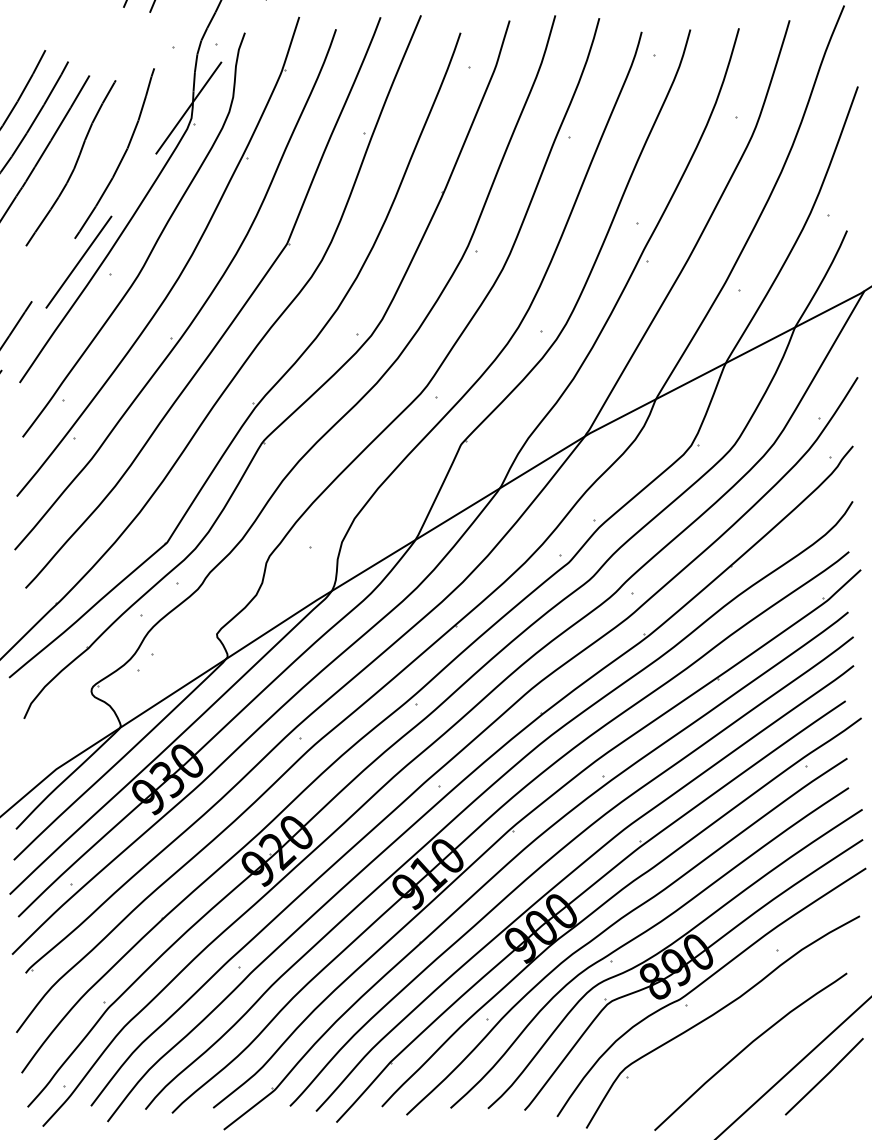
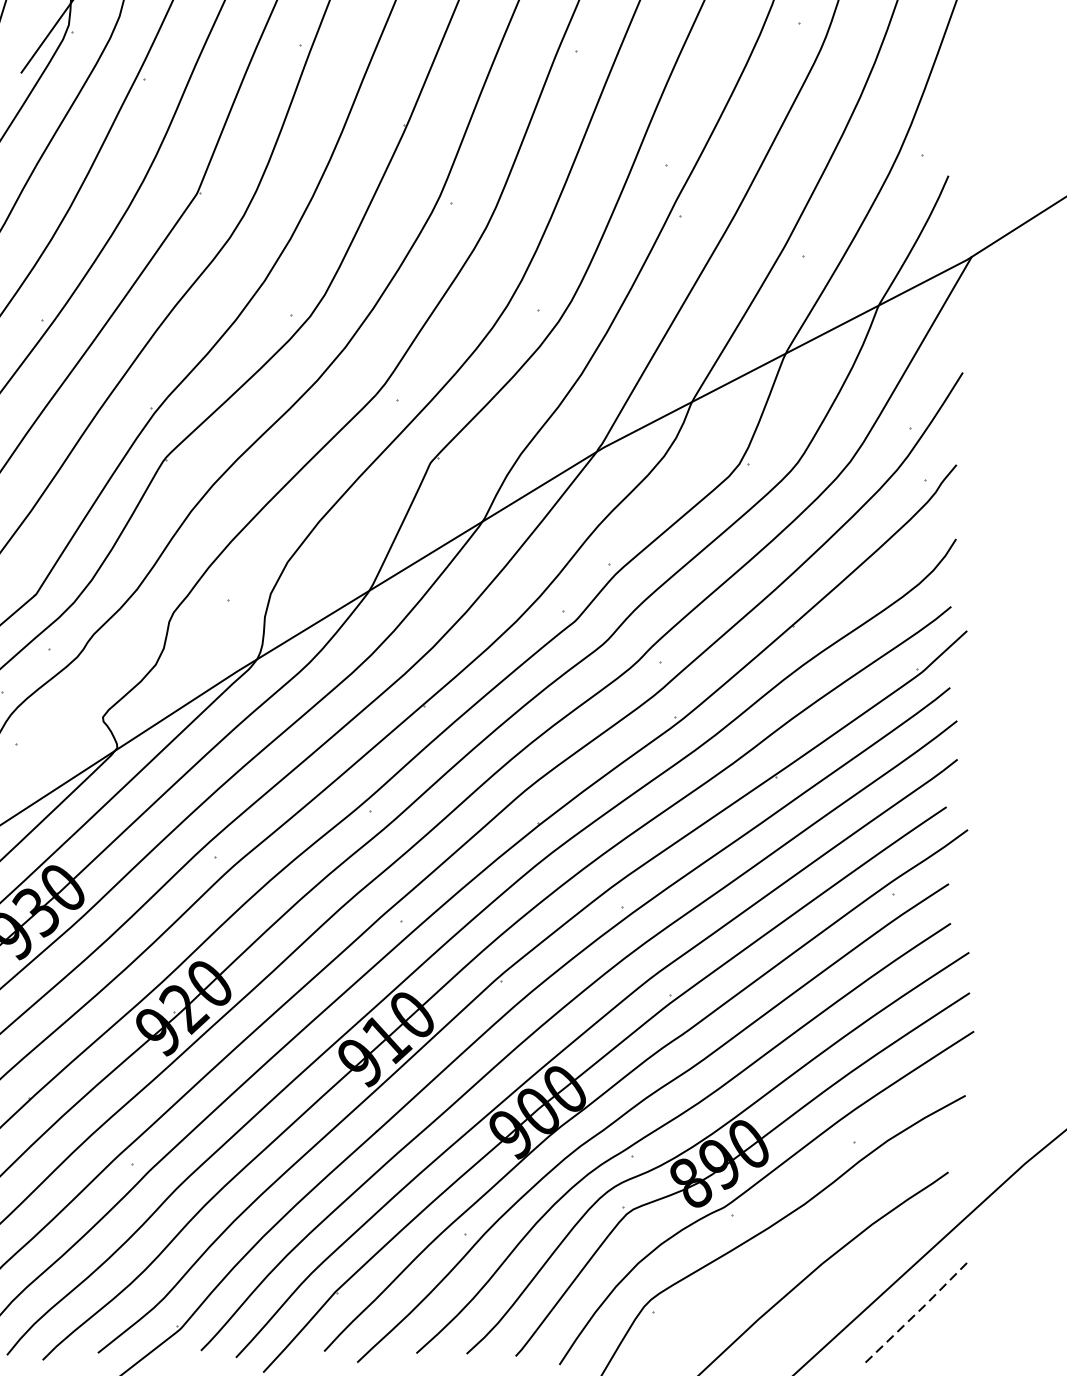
line: (825, 1076) -> (919, 1310), solid -> dashed

